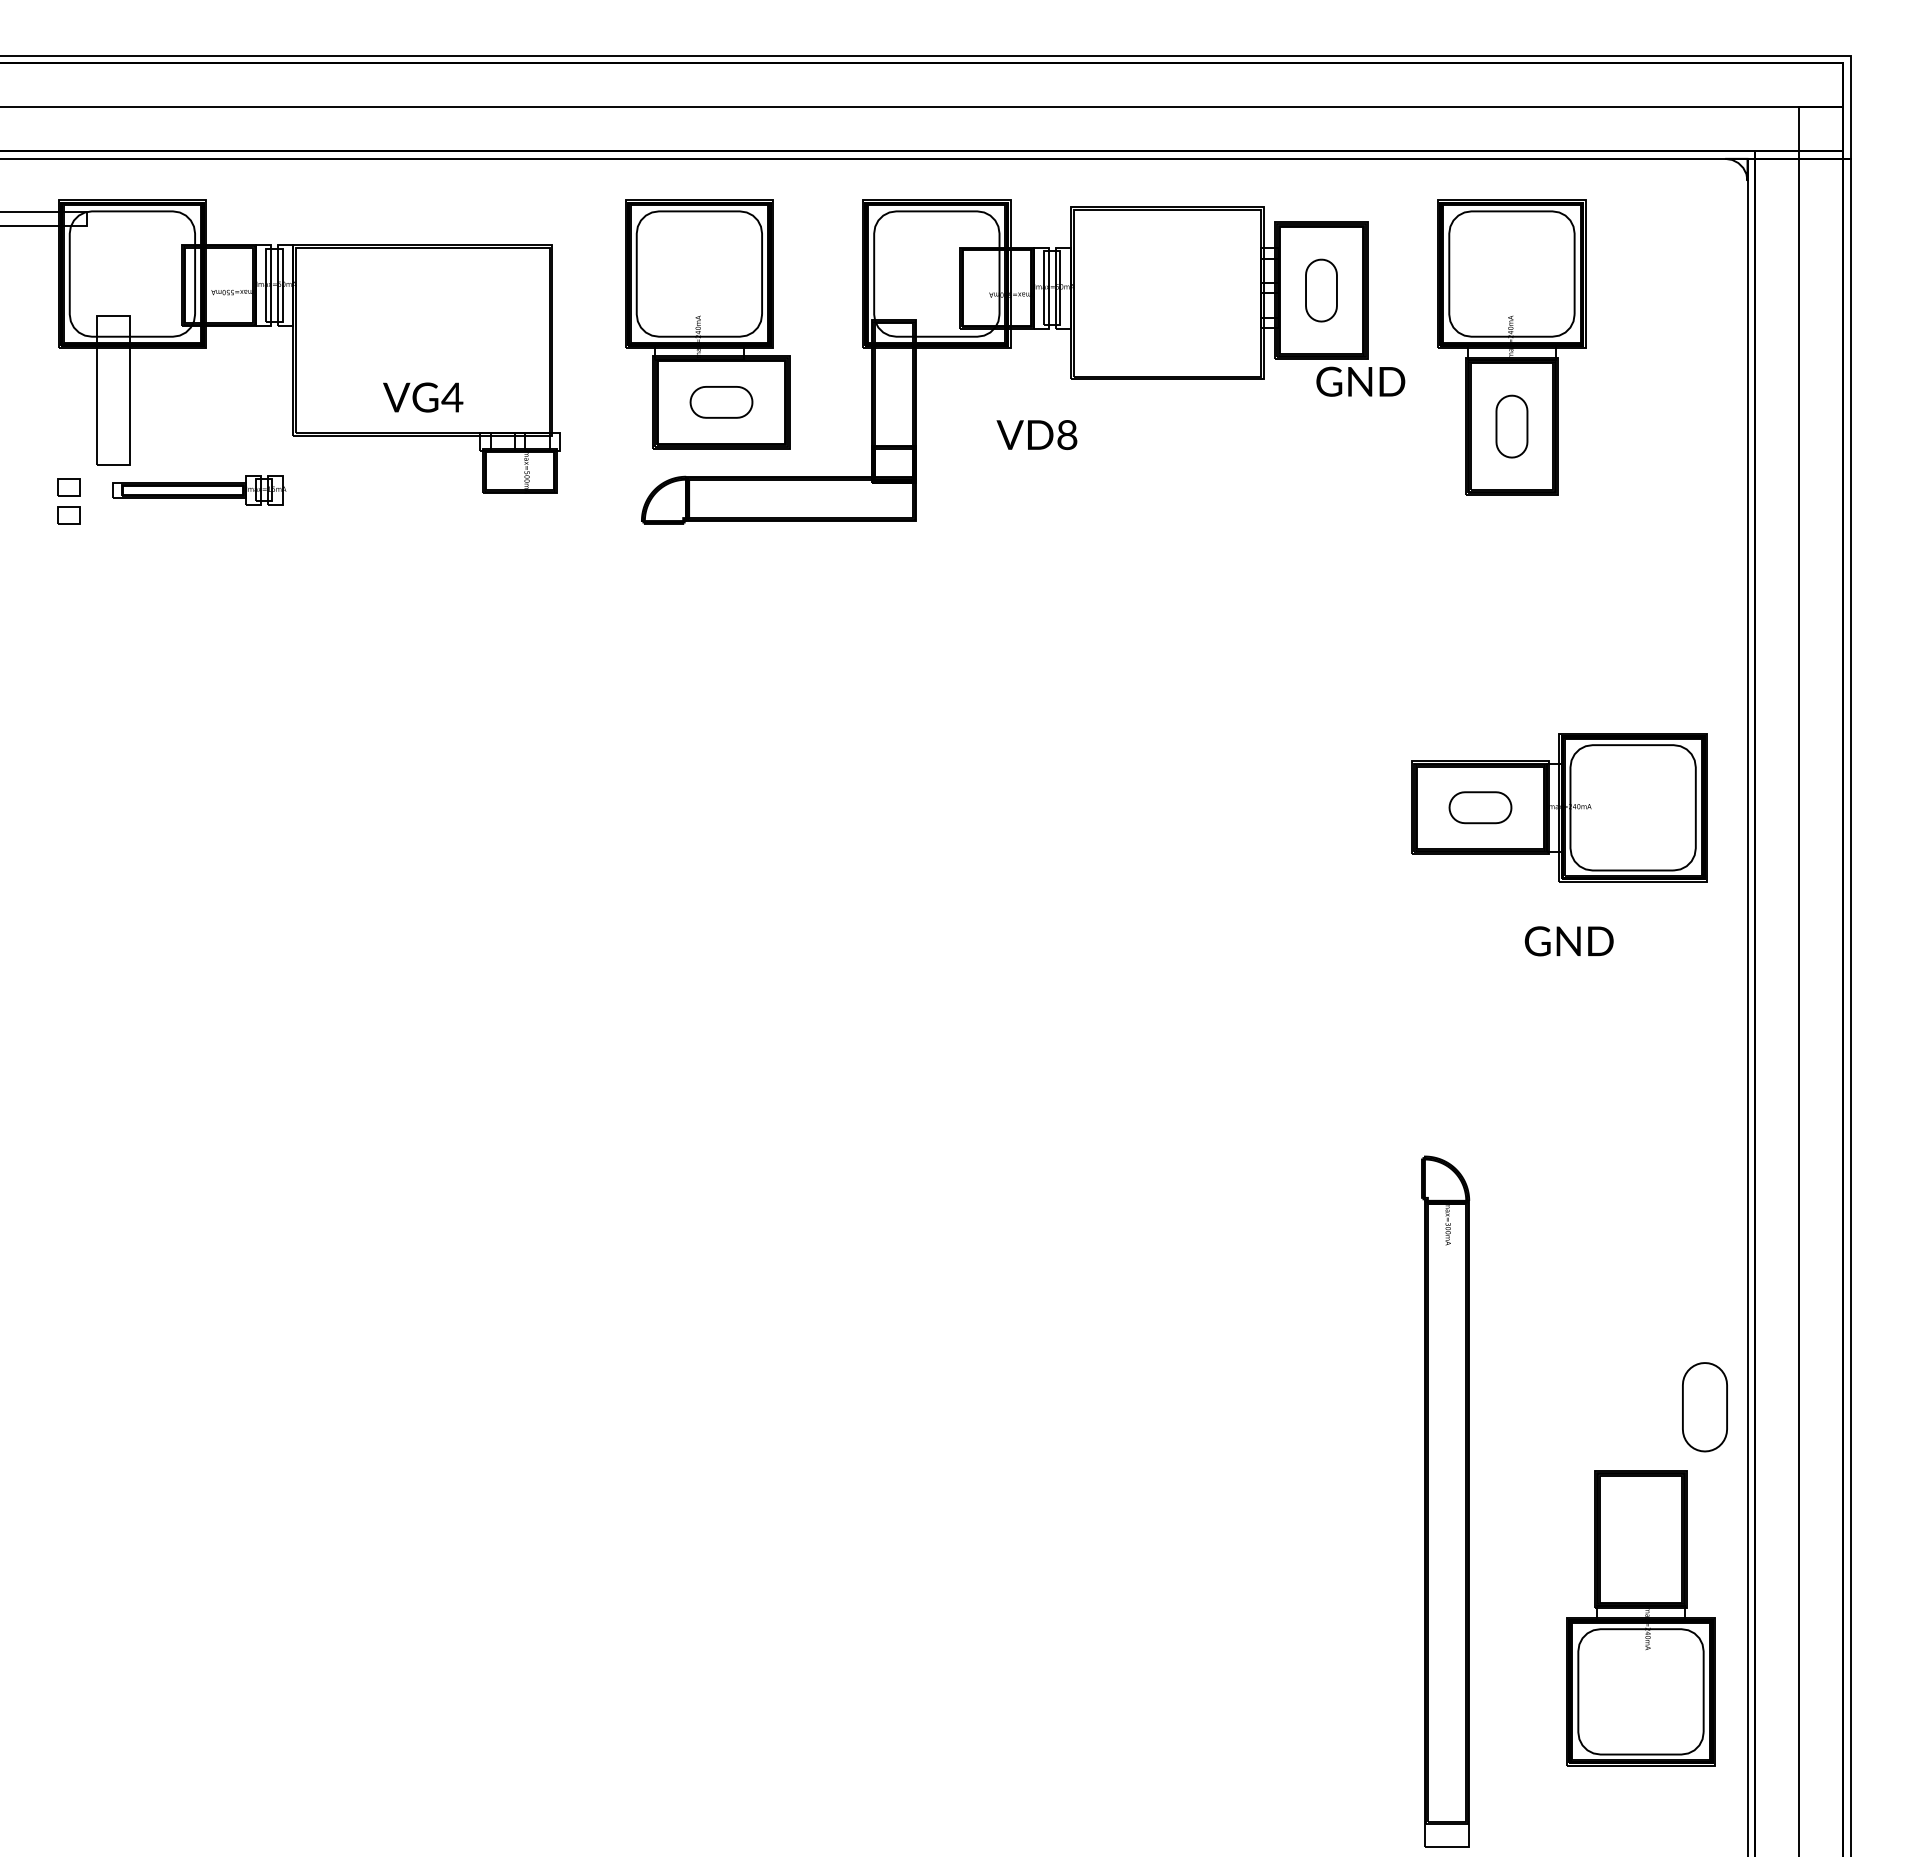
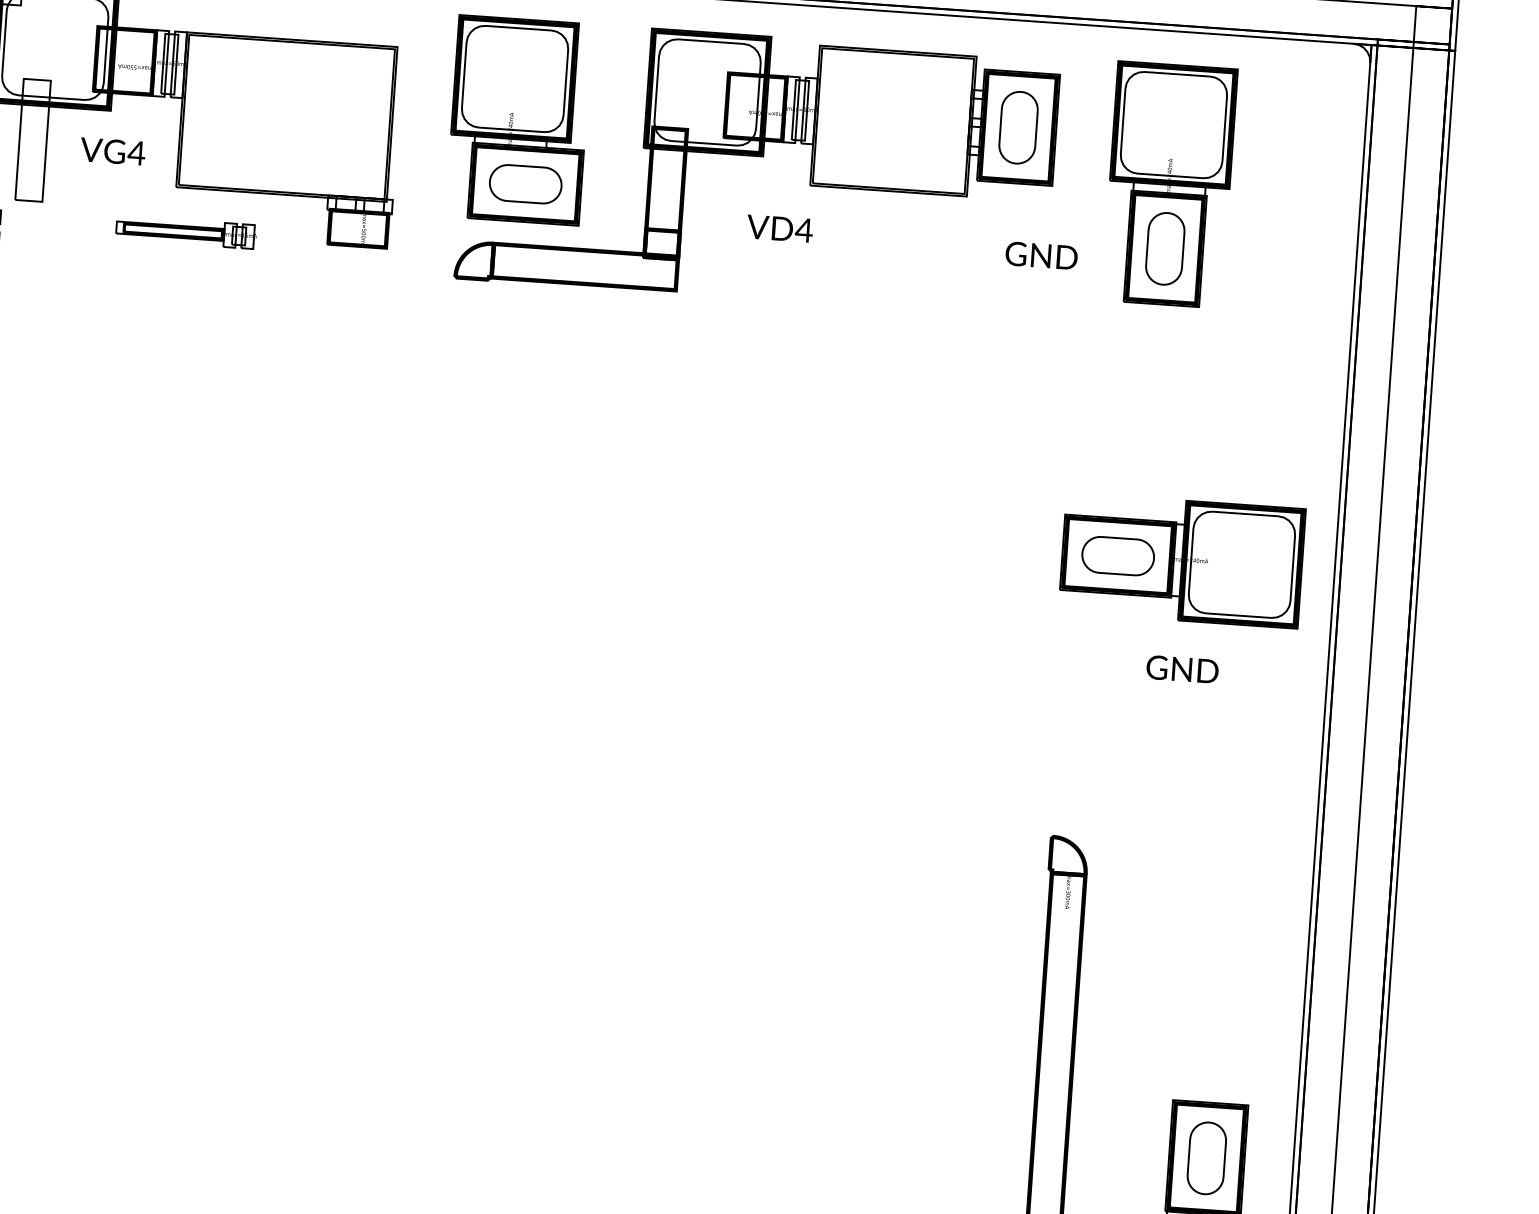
part: (1321, 290) -> (1018, 127), size x1.43
text: (1360, 381) -> (1041, 255), moved
text: (423, 397) -> (113, 151), moved
part: (721, 402) -> (525, 184), size x1.43
part: (1511, 426) -> (1164, 248), size x1.43
text: (1067, 435) -> (804, 230), VD8 -> VD4
part: (199, 490) -> (186, 232), moved
part: (1480, 807) -> (1118, 555), size x1.43
part: (1704, 1407) -> (1206, 1158), moved

